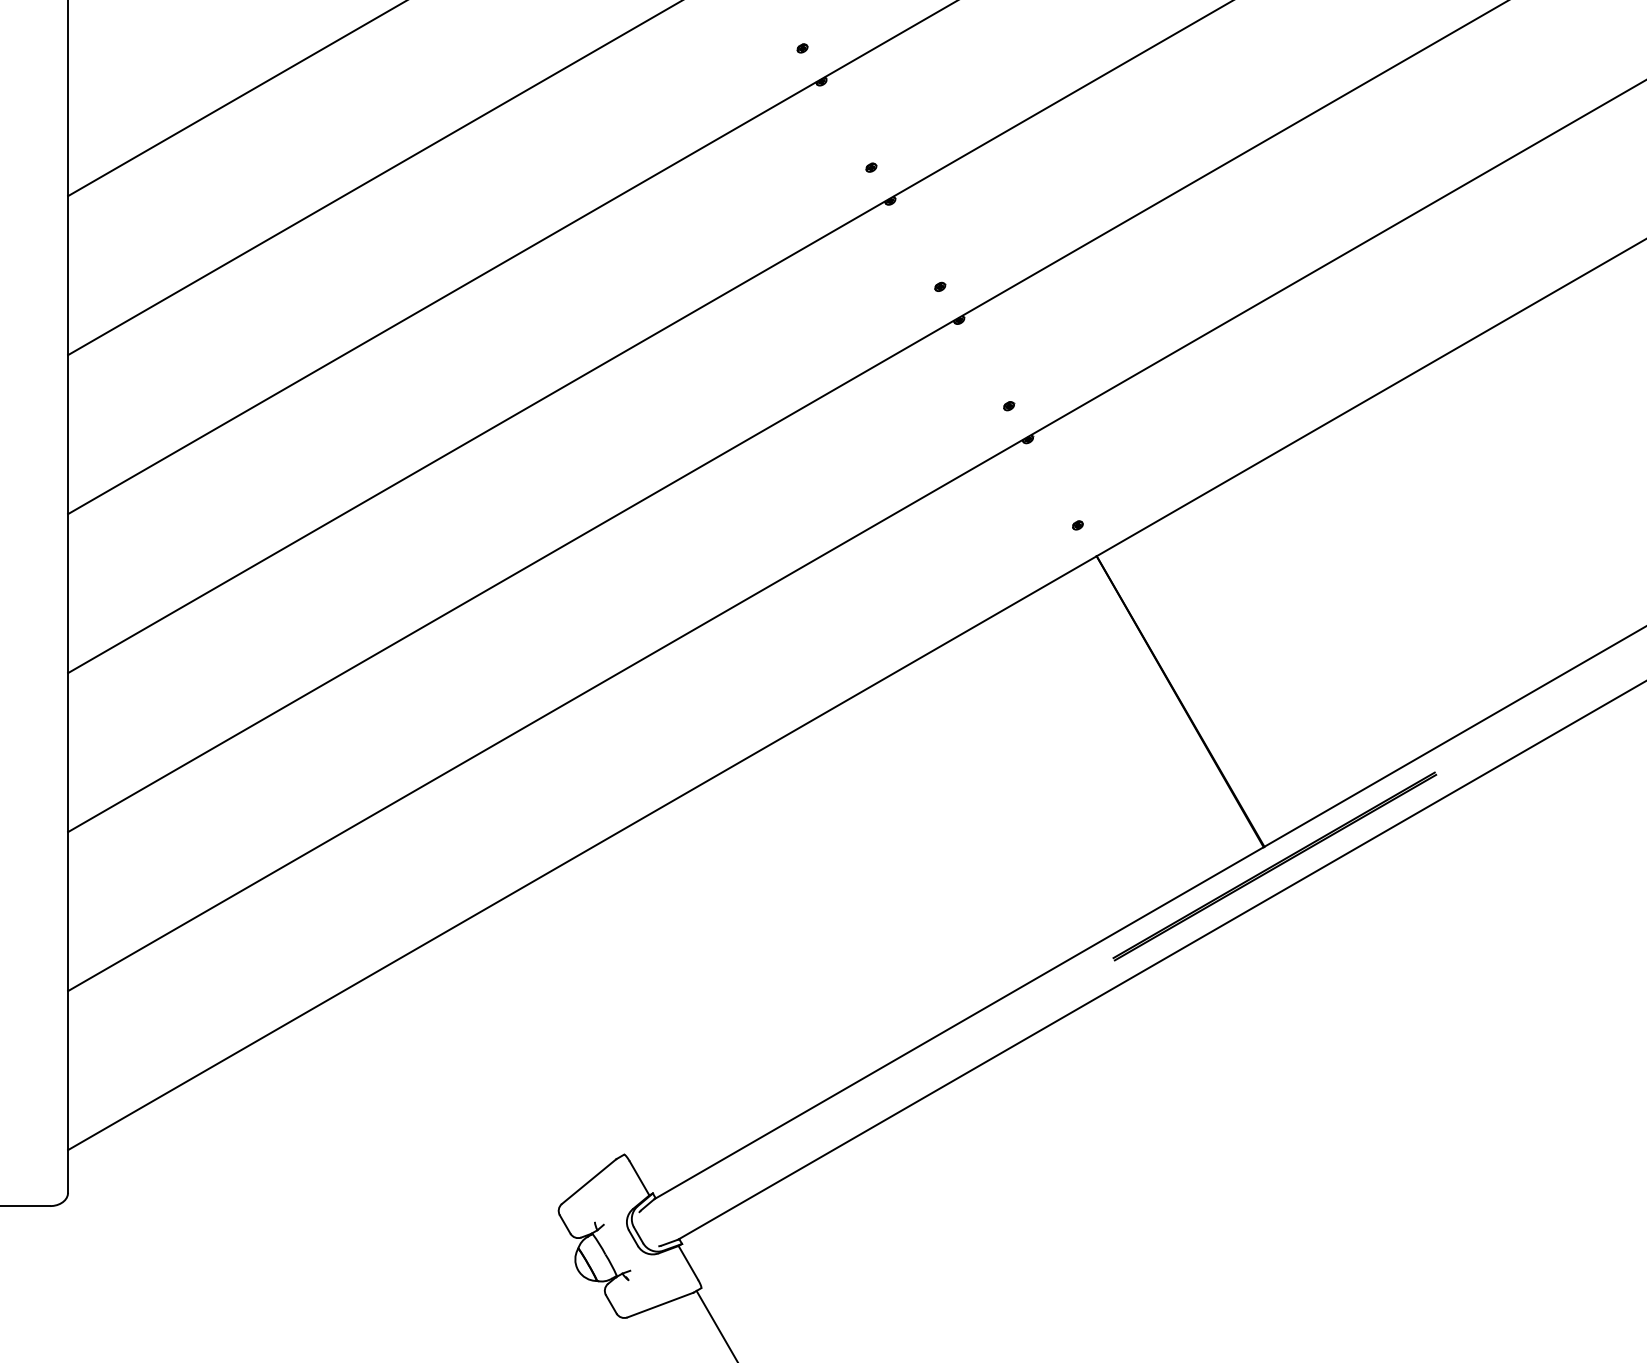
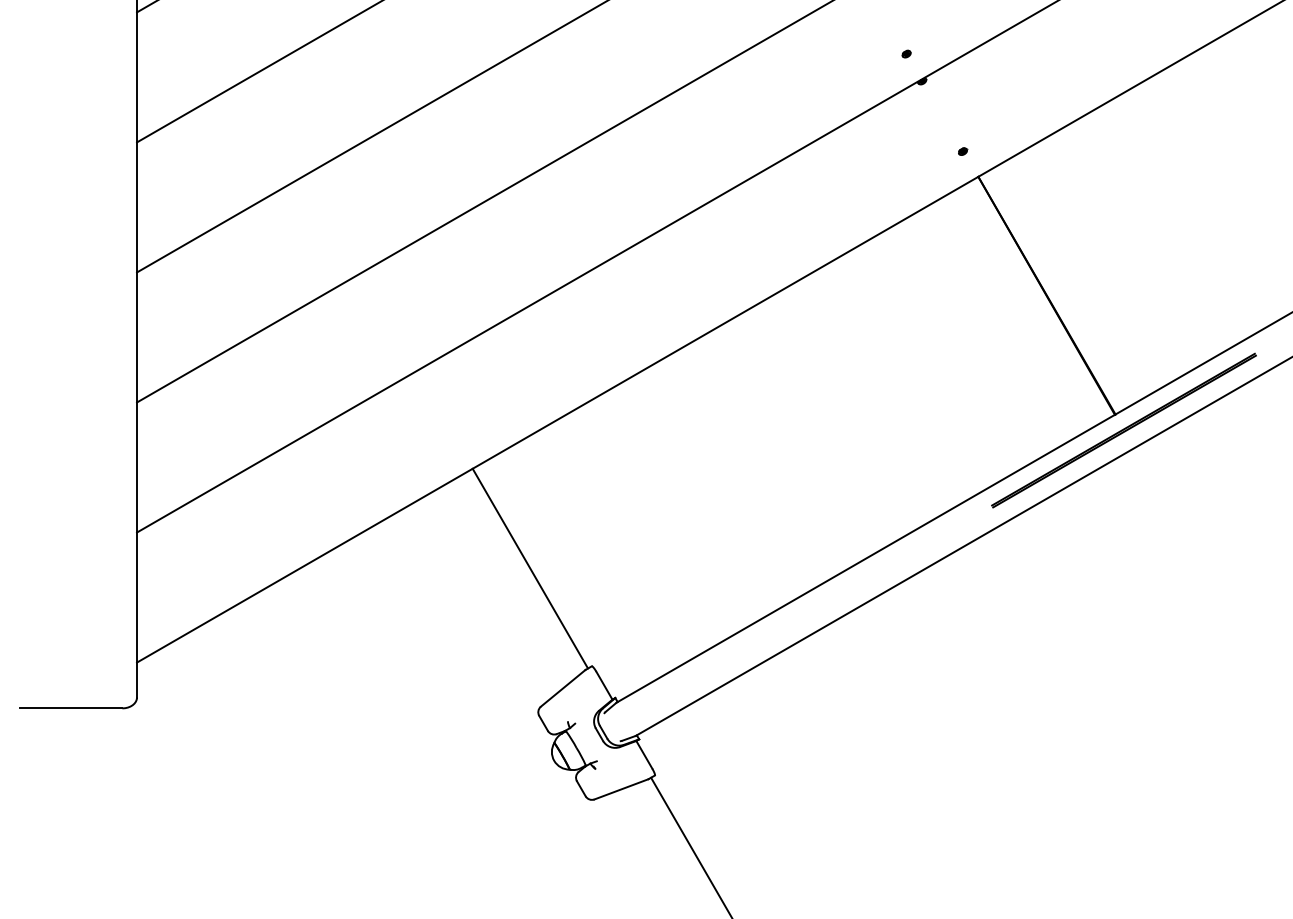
line: (548, 1035) -> (529, 568), added

